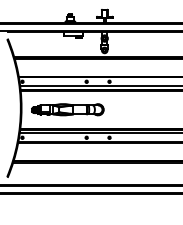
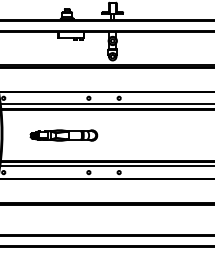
part: (67, 109) -> (63, 135), size x0.7

